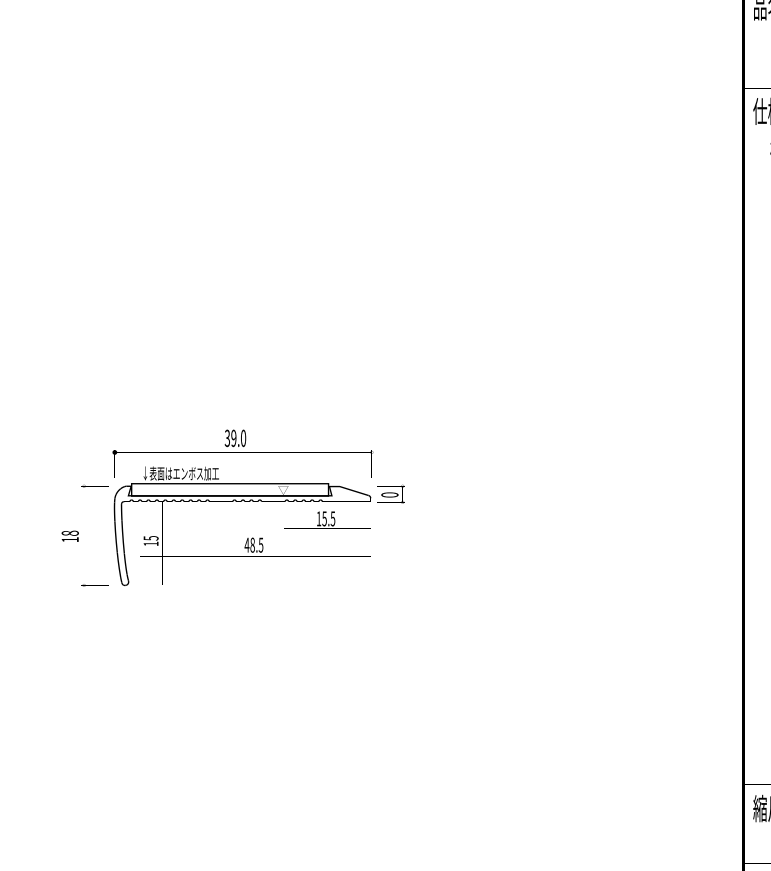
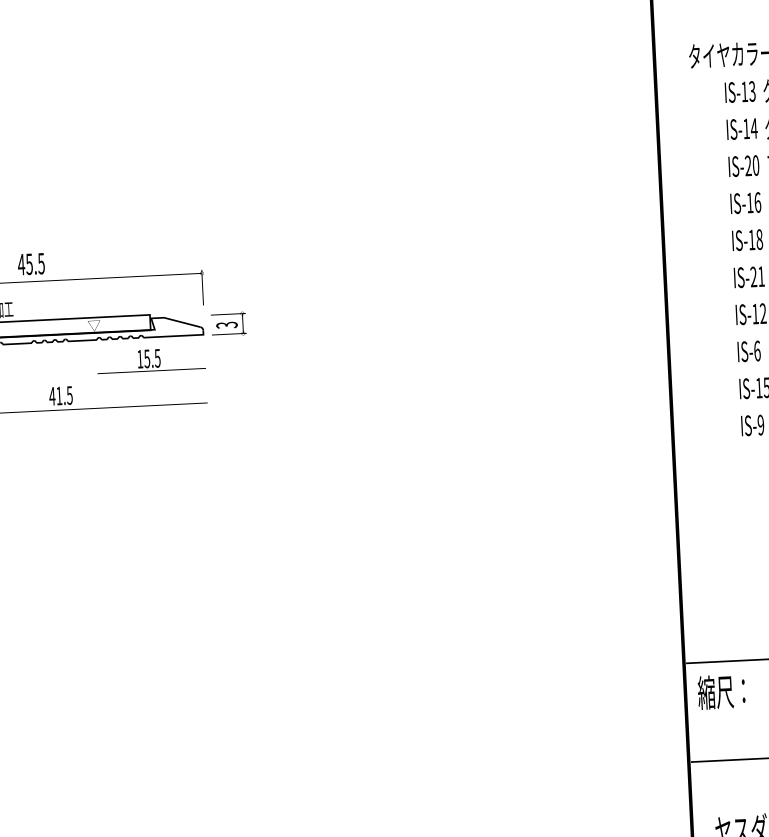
text: (235, 438) -> (31, 264), 39.0 -> 45.5
text: (389, 494) -> (226, 324), 0 -> 3
text: (252, 544) -> (59, 395), 48.5 -> 41.5

